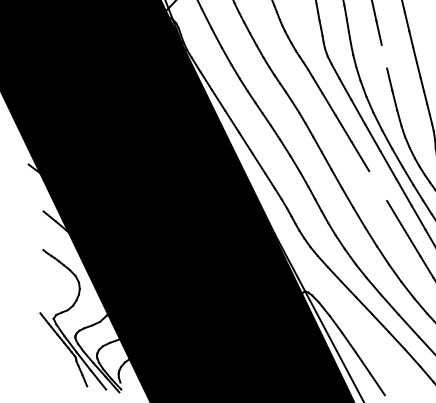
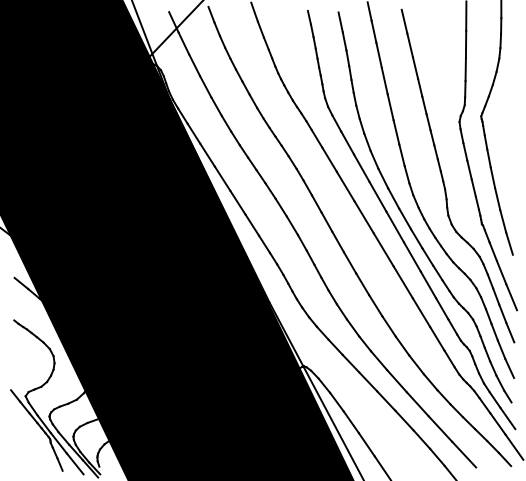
line: (384, 57) -> (390, 107), added
line: (377, 185) -> (383, 249), added

